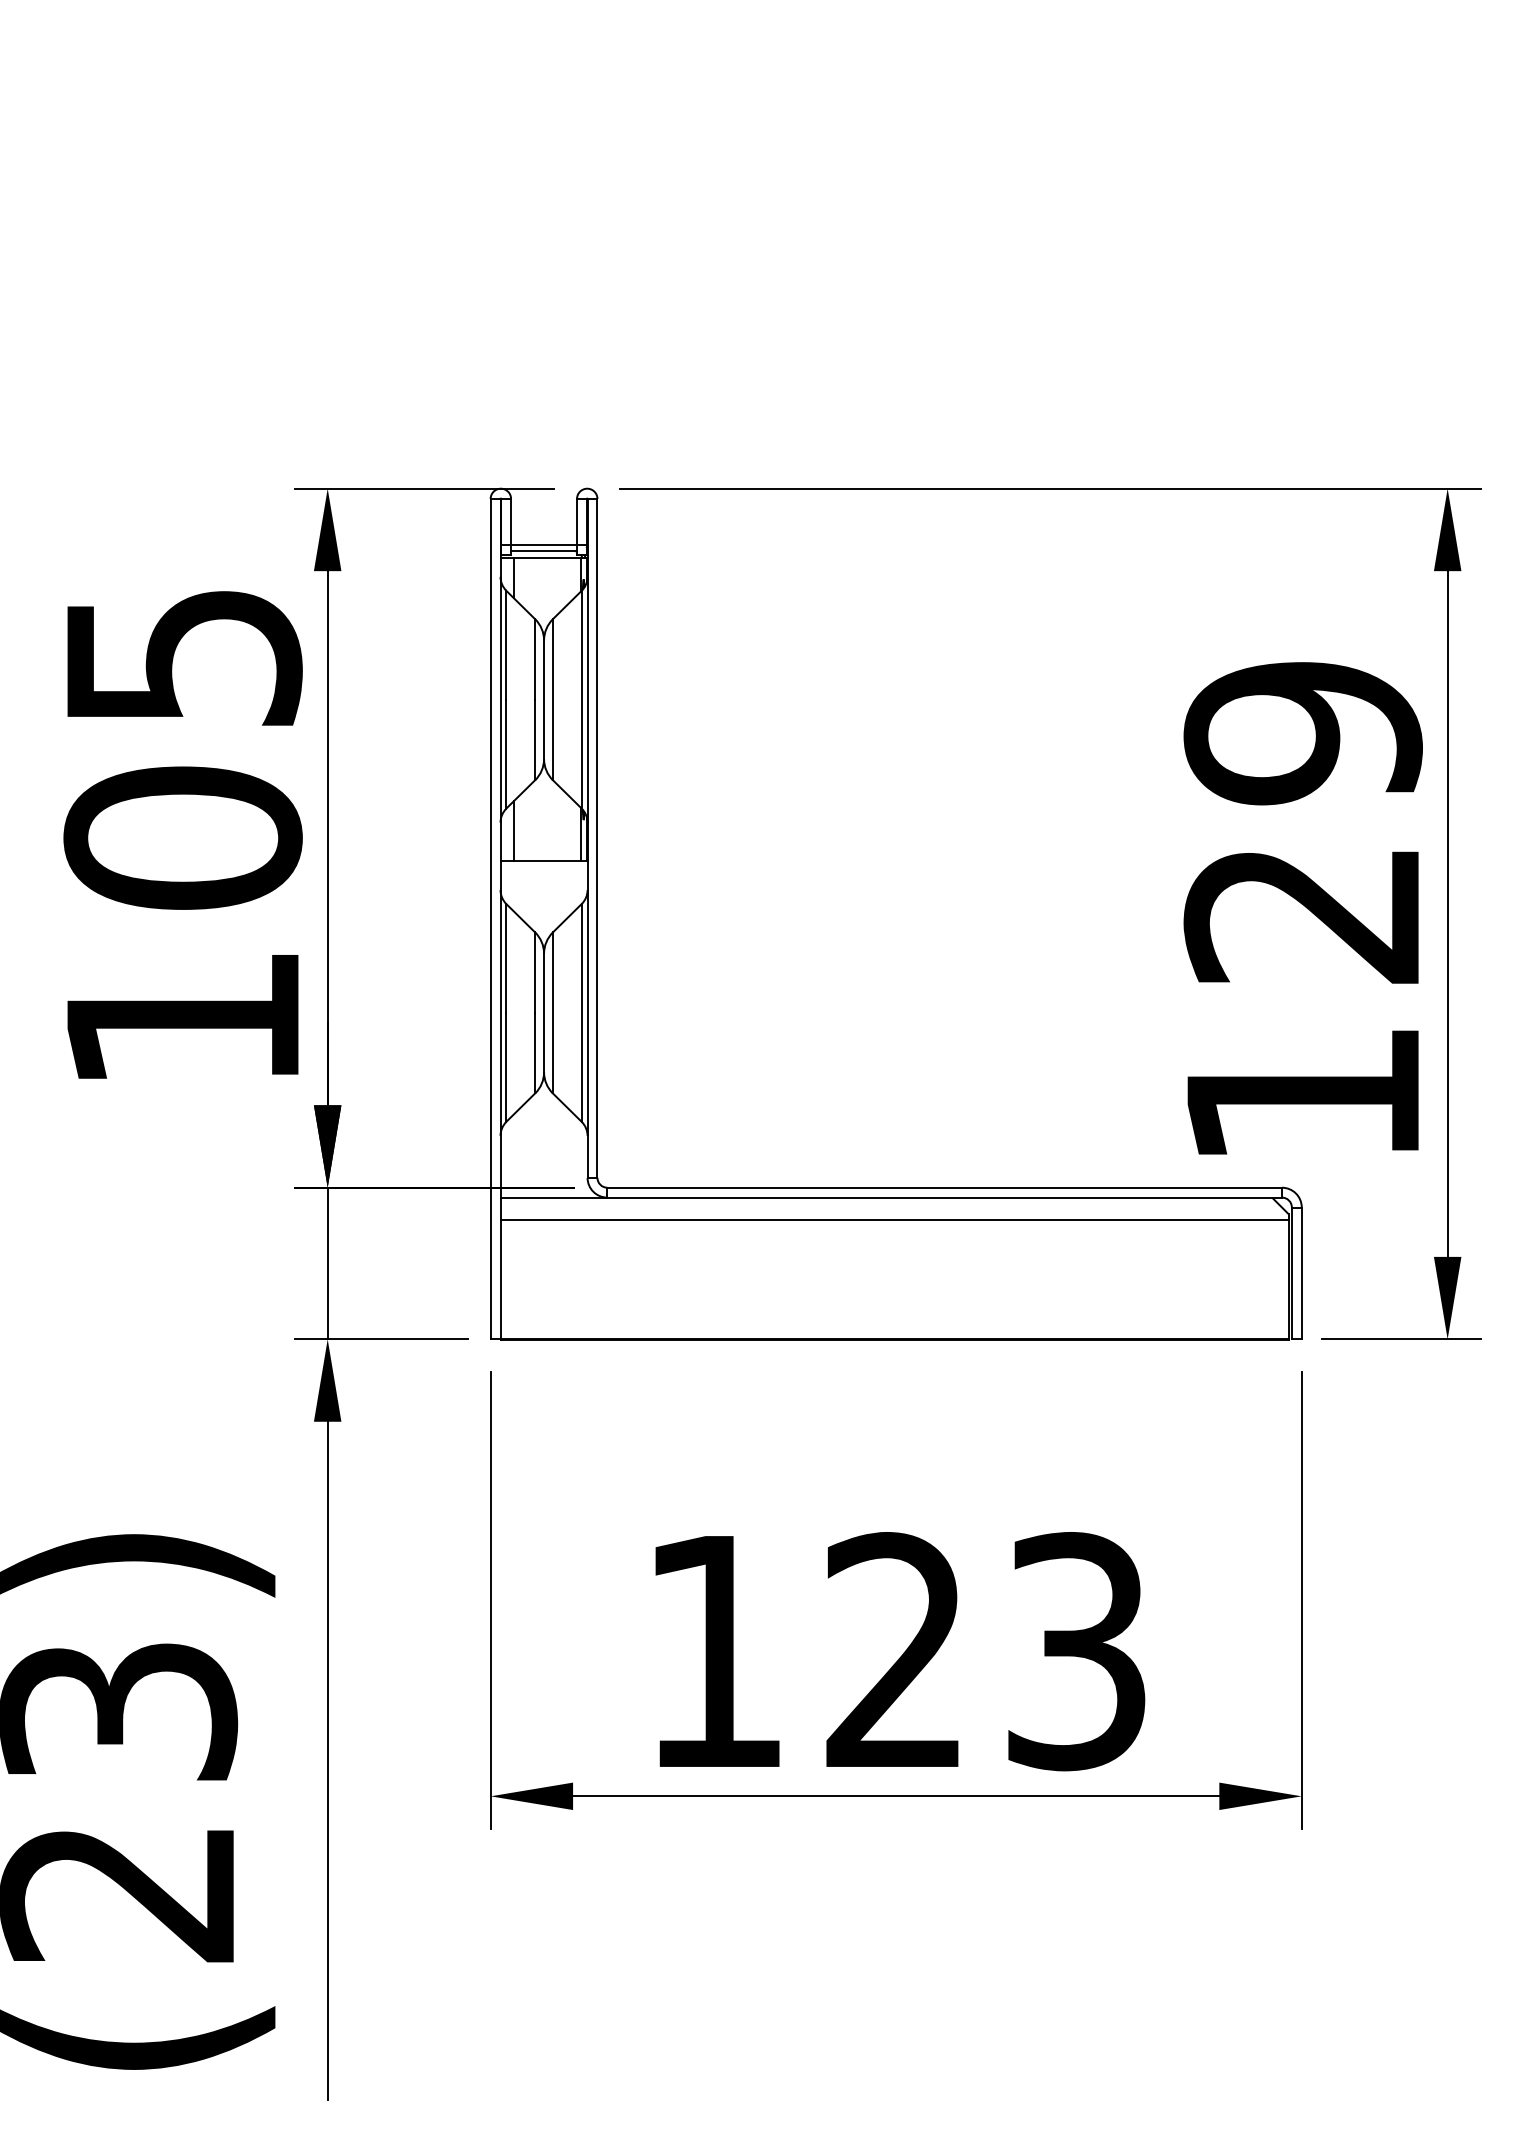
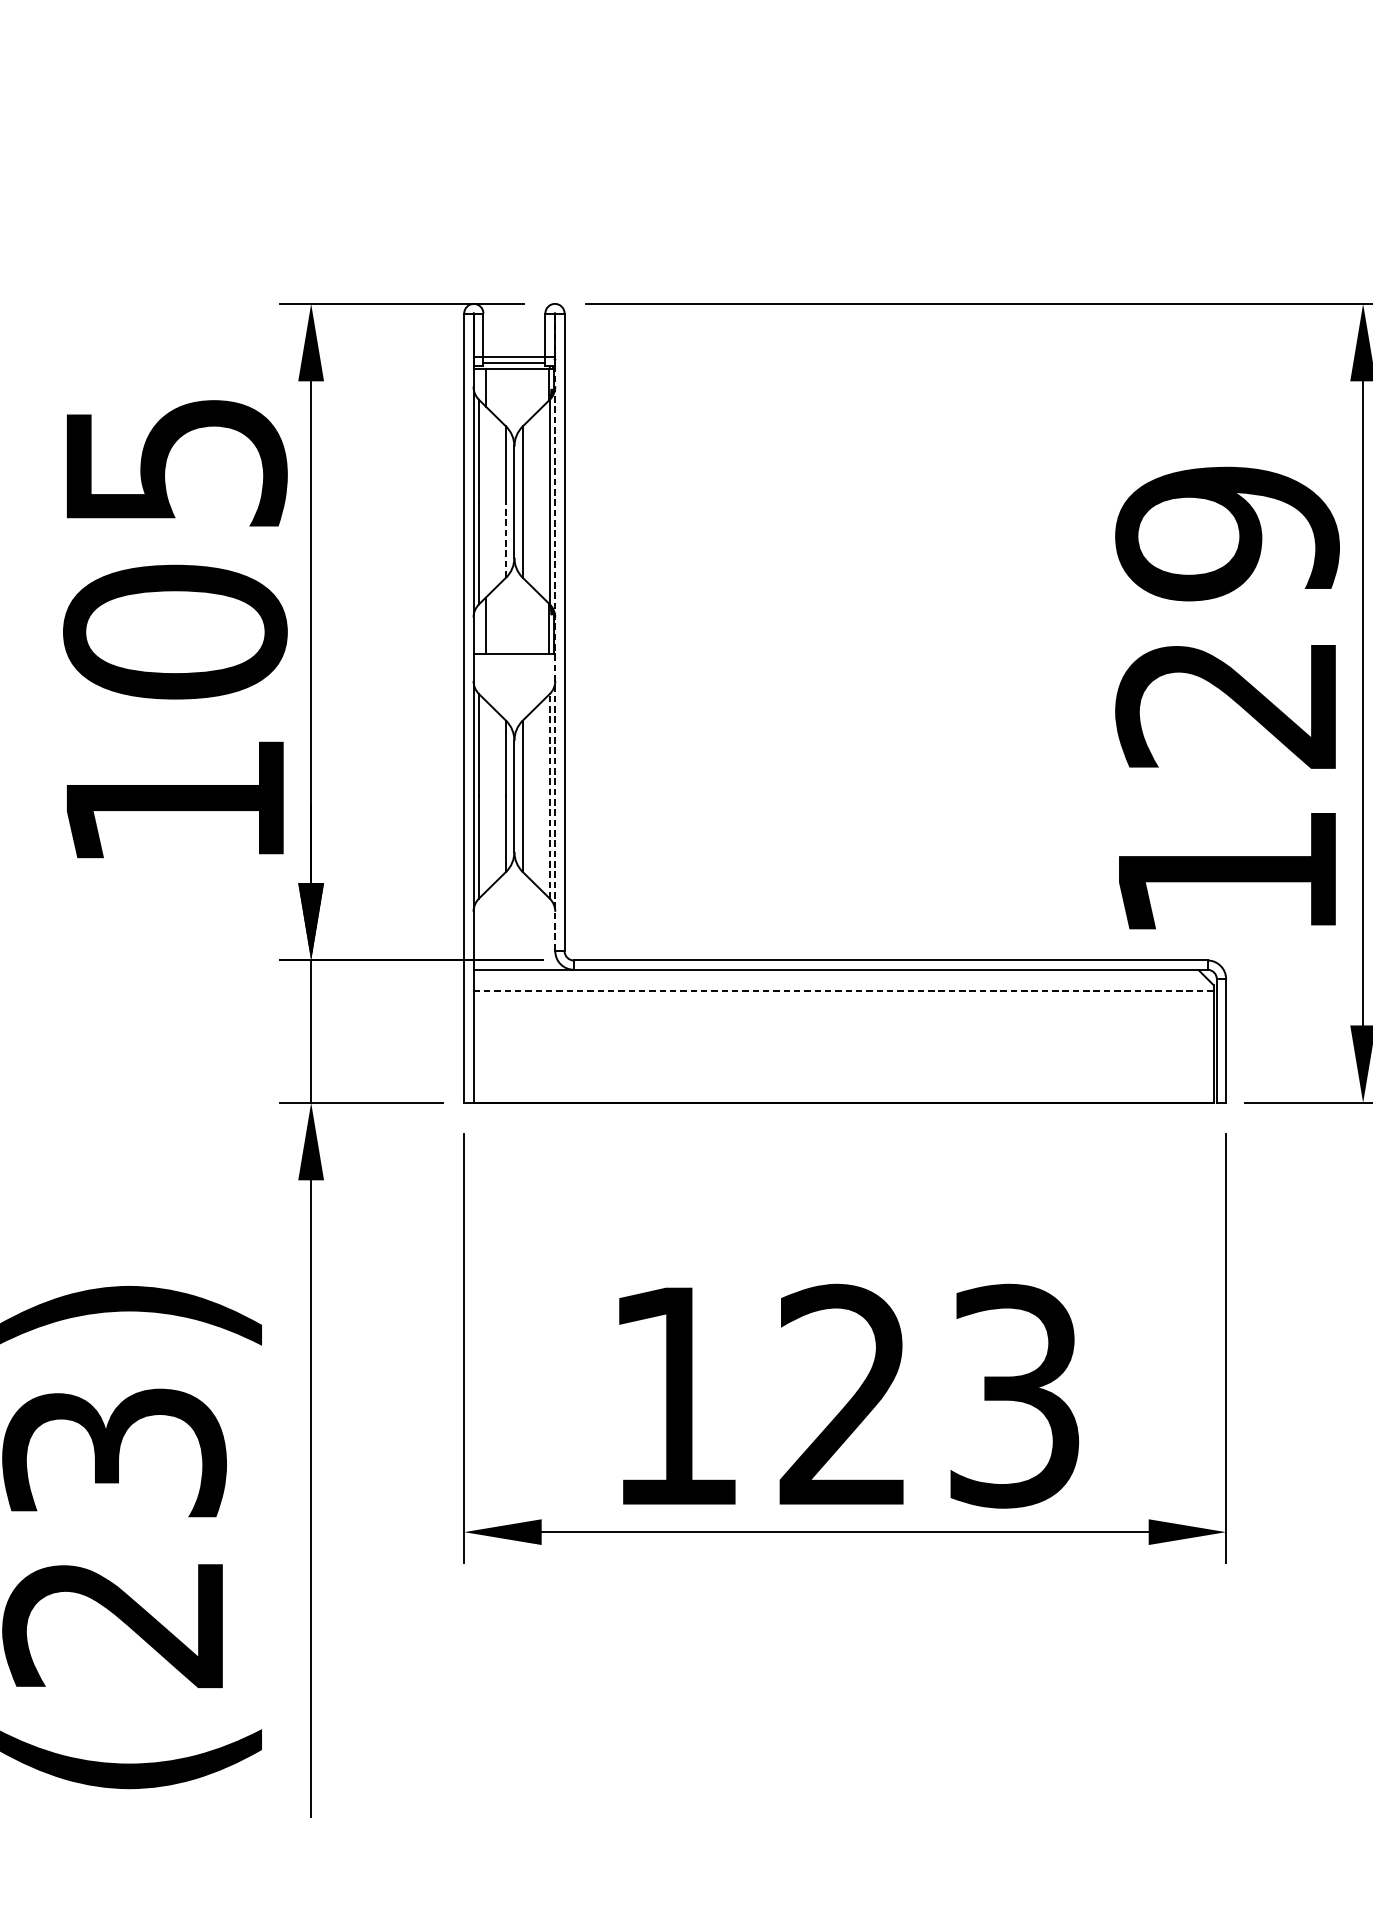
line: (535, 739) -> (506, 539), solid -> dashed
line: (587, 838) -> (555, 632), solid -> dashed
line: (581, 1012) -> (549, 795), solid -> dashed
line: (895, 1220) -> (844, 991), solid -> dashed

